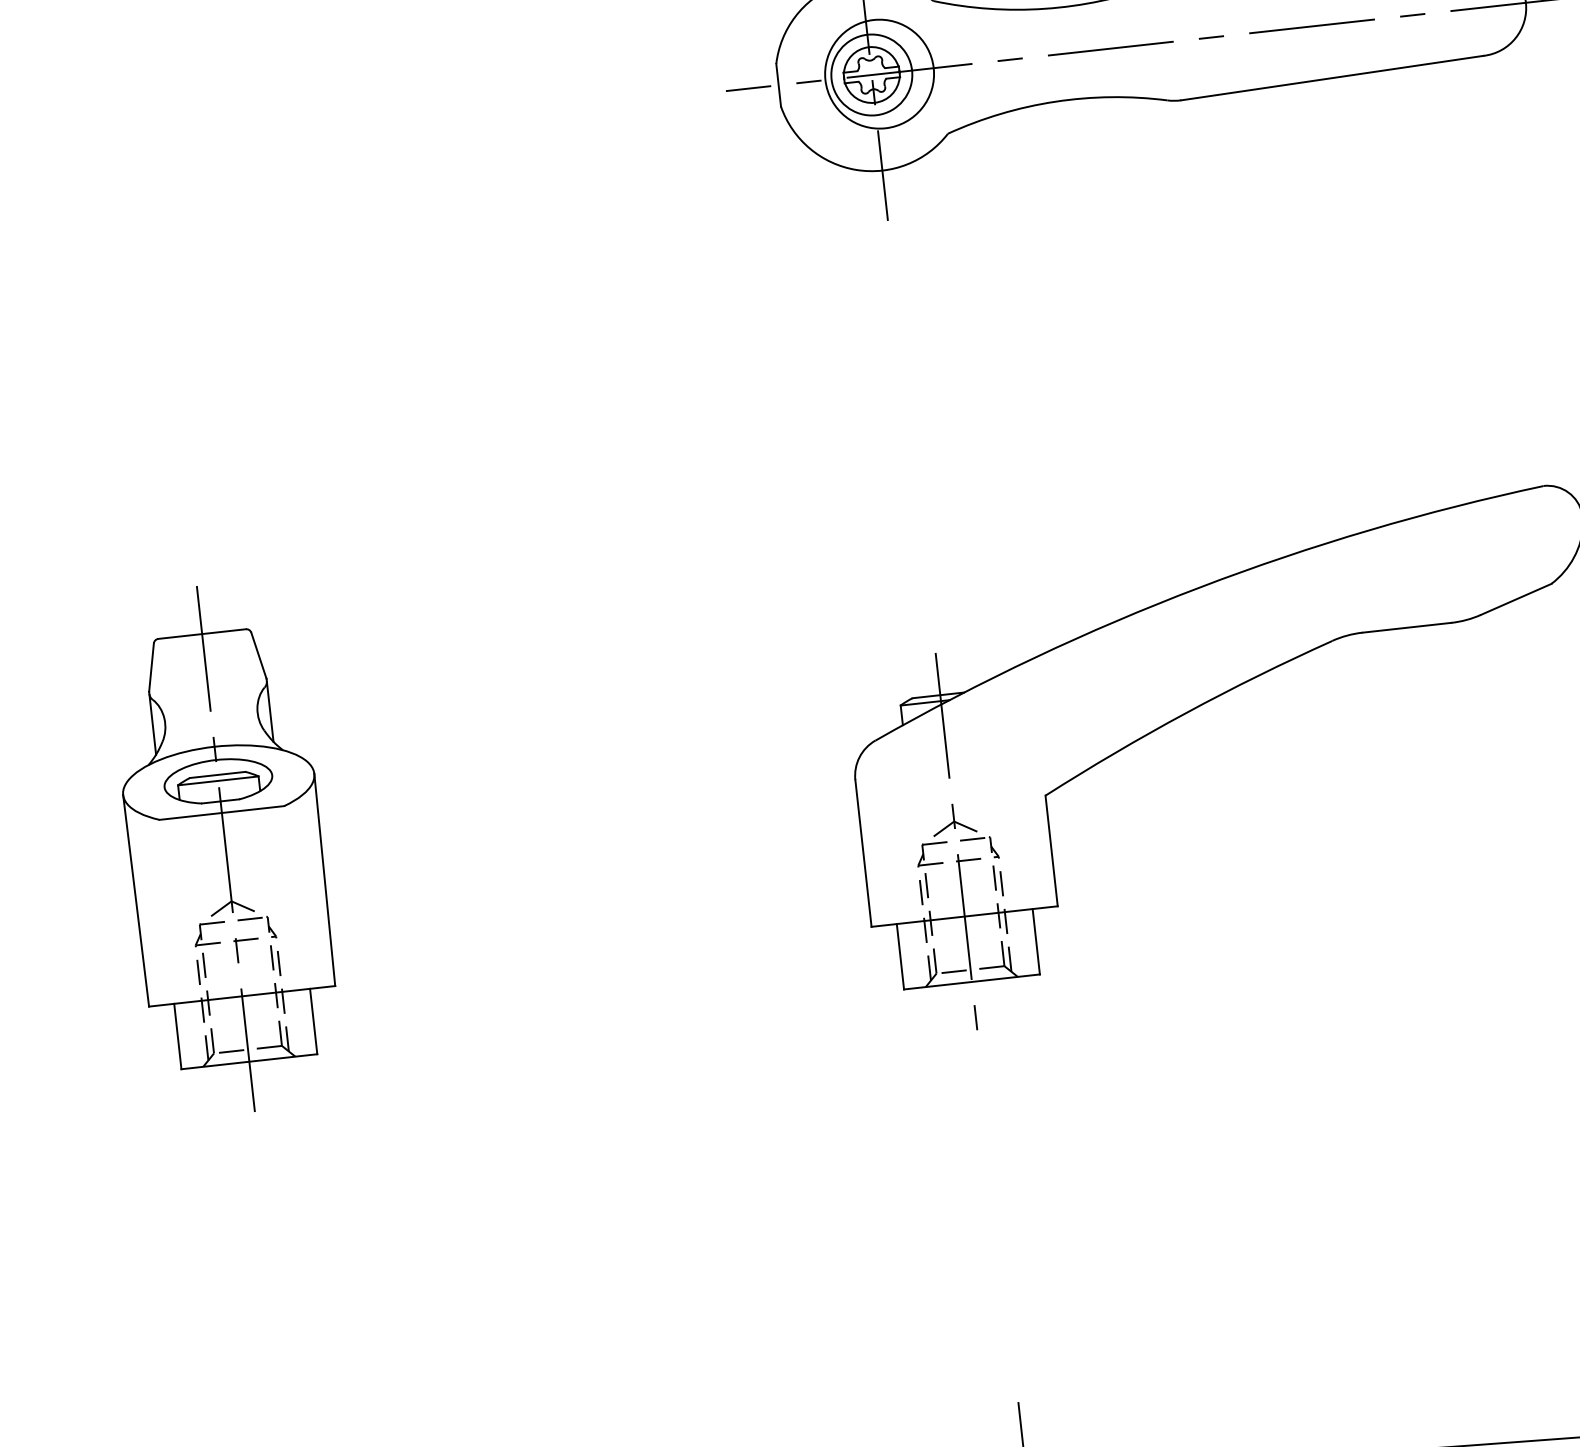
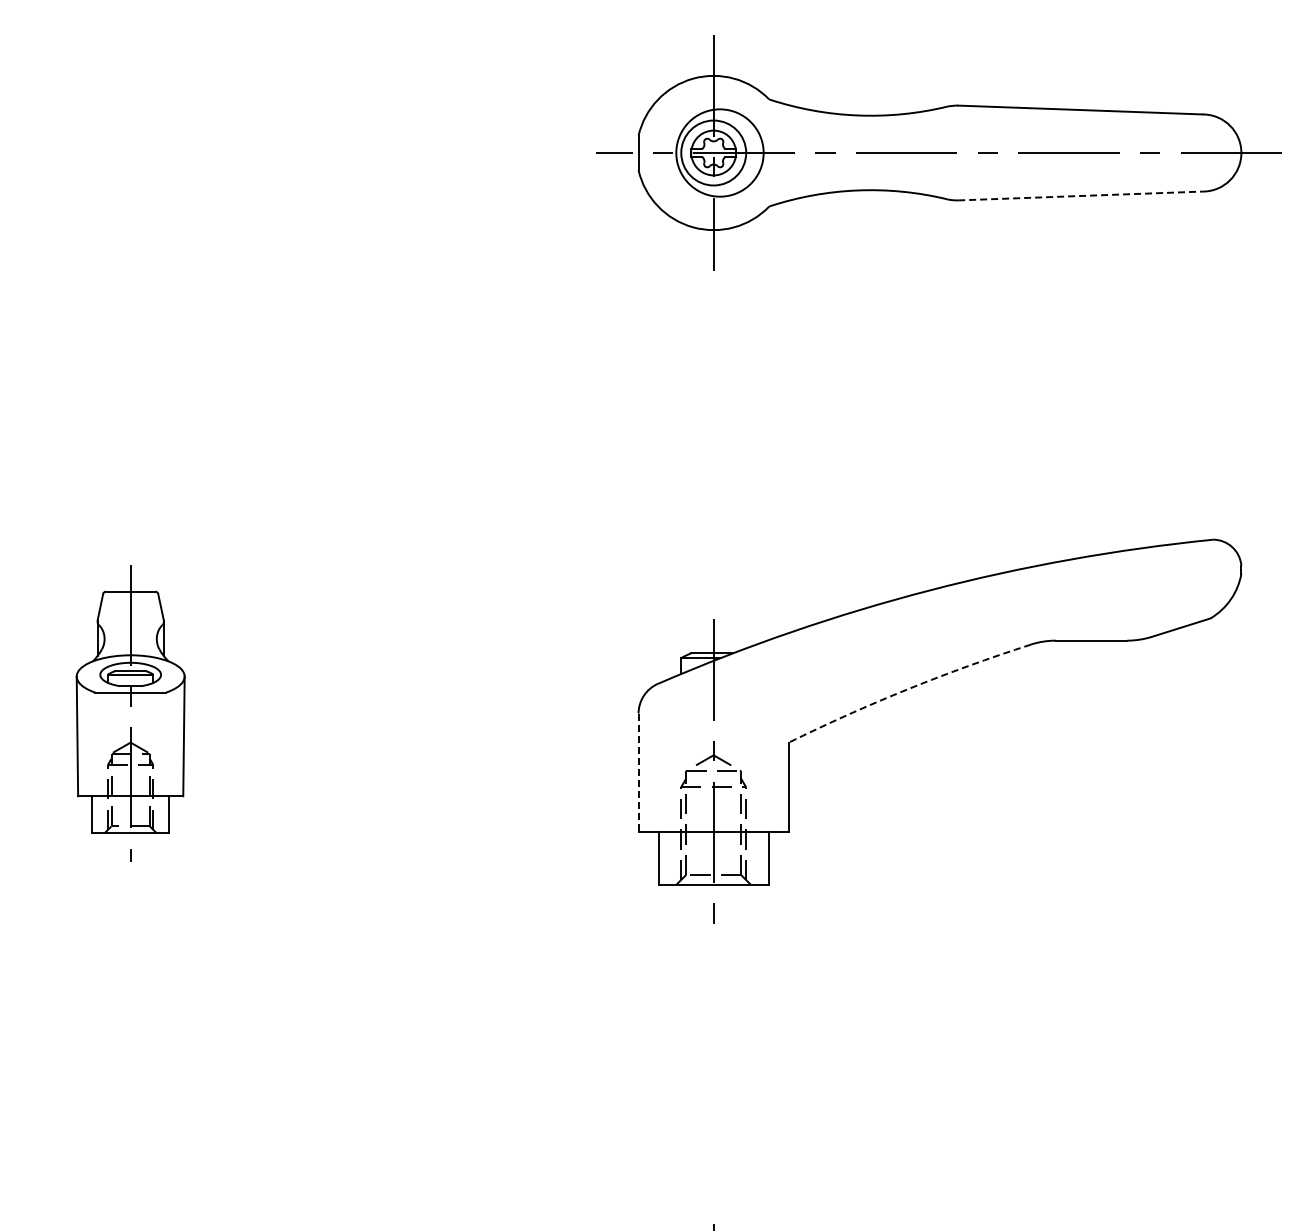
line: (1333, 77) -> (1081, 195), solid -> dashed
arc: (1186, 713) -> (908, 689), solid -> dashed
part: (225, 848) -> (130, 712), size x0.7
line: (863, 854) -> (638, 773), solid -> dashed

